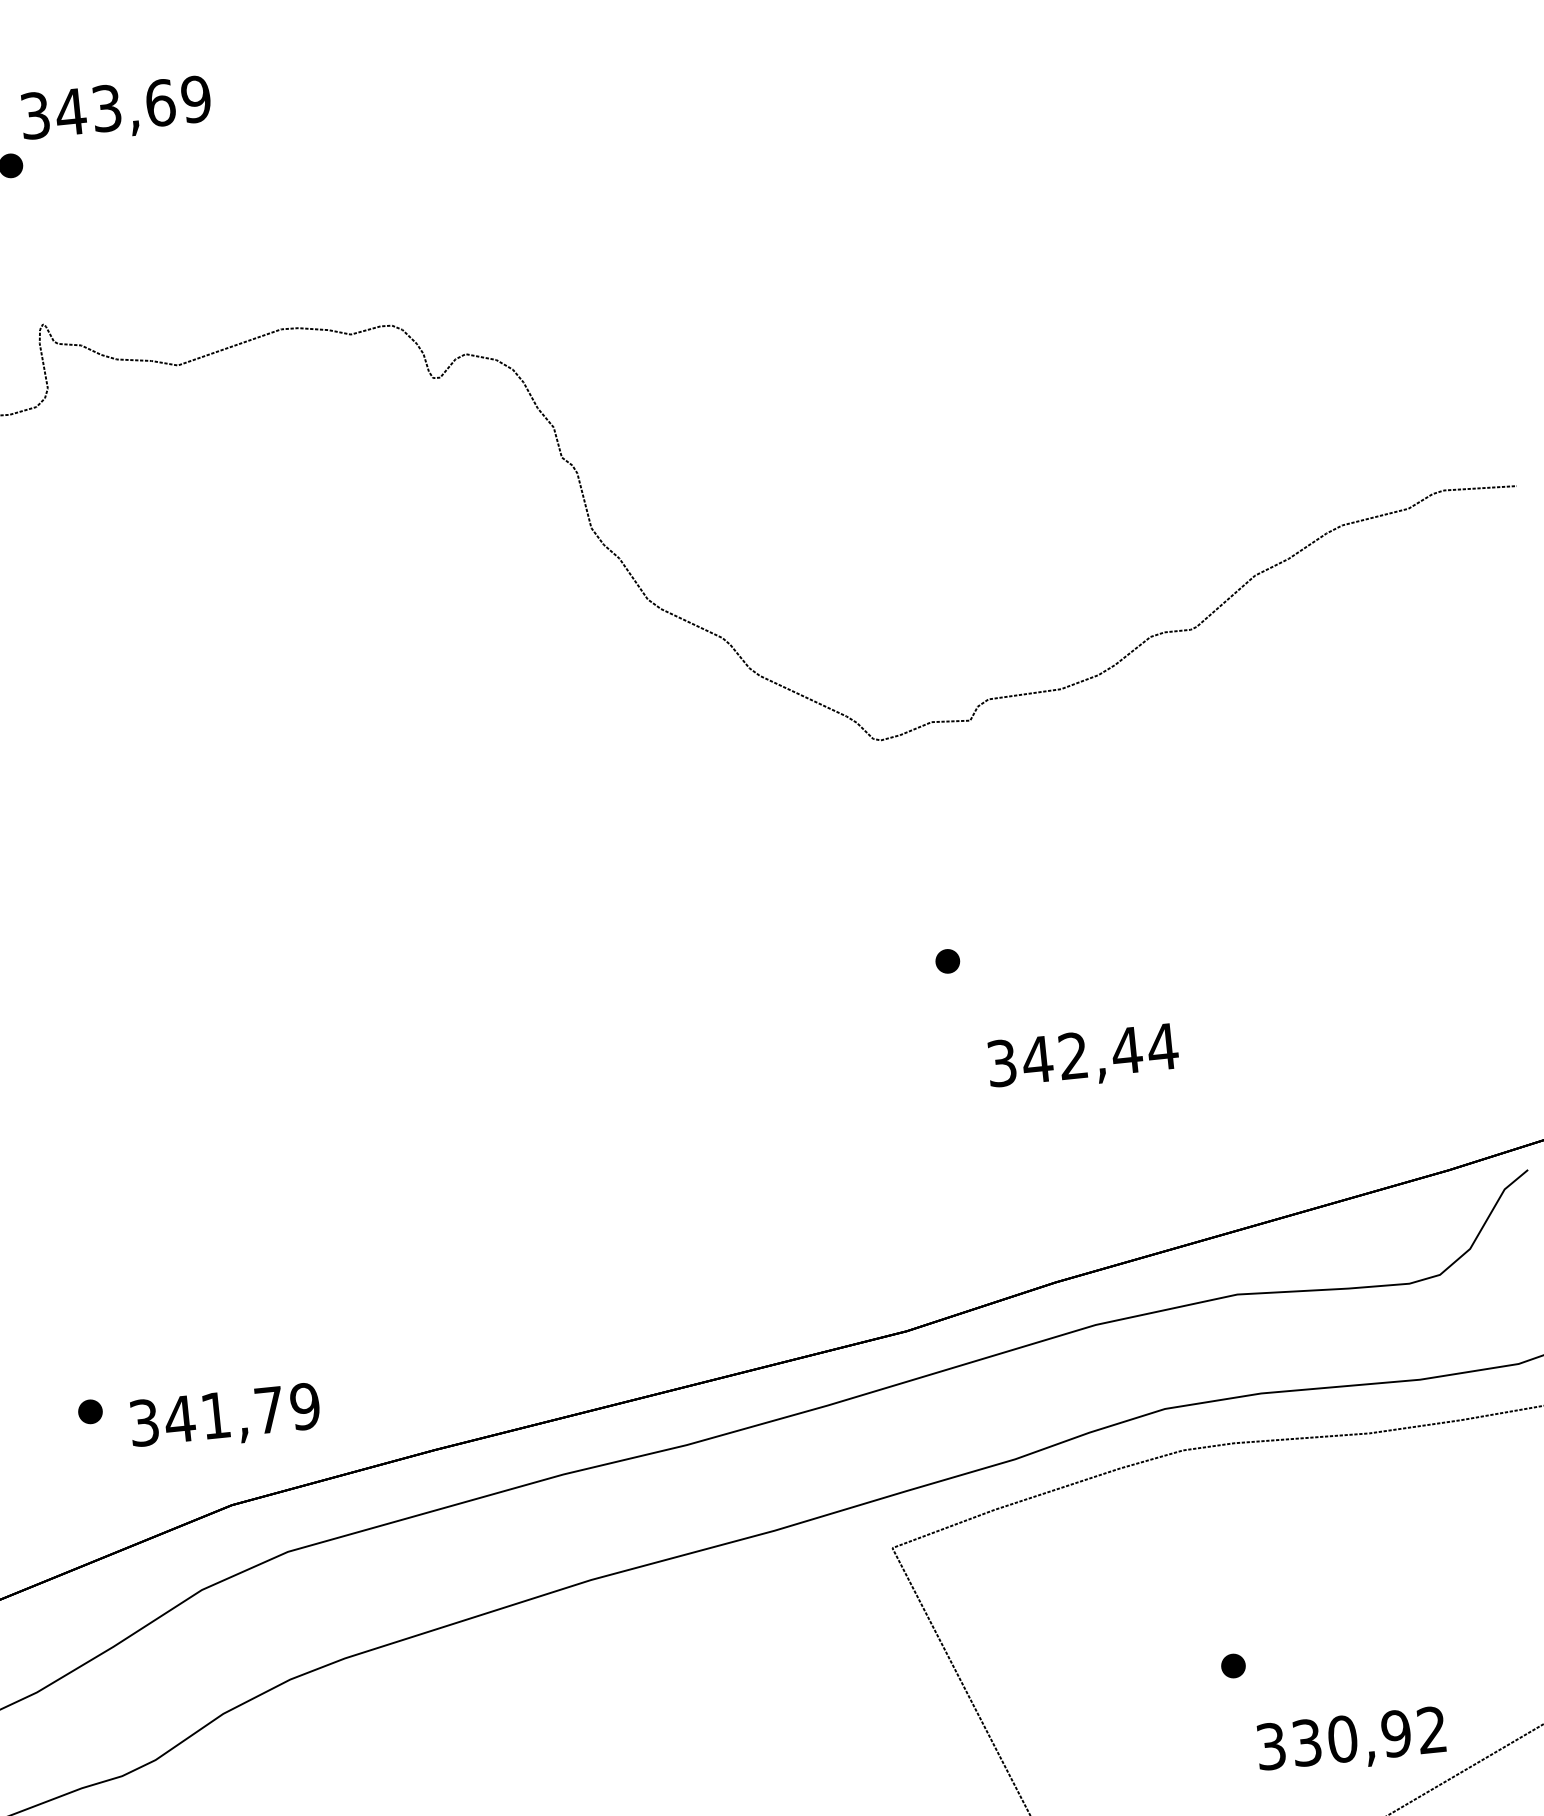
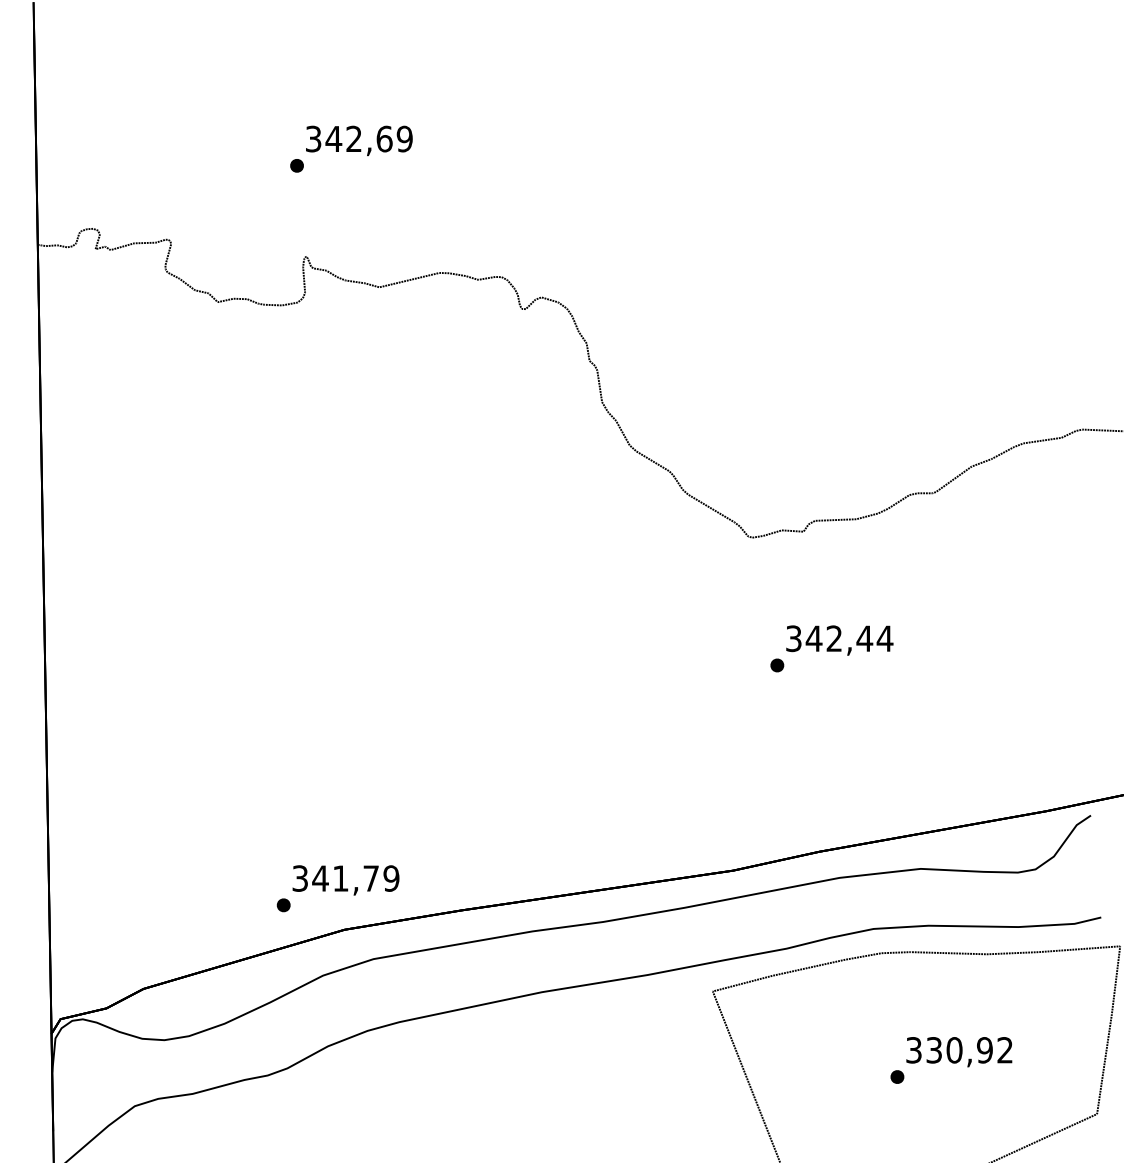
text: (105, 109) -> (353, 139), 343,69 -> 342,69
text: (1082, 1058) -> (839, 640), moved
part: (90, 1412) -> (283, 905), moved
text: (1351, 1742) -> (959, 1052), moved

